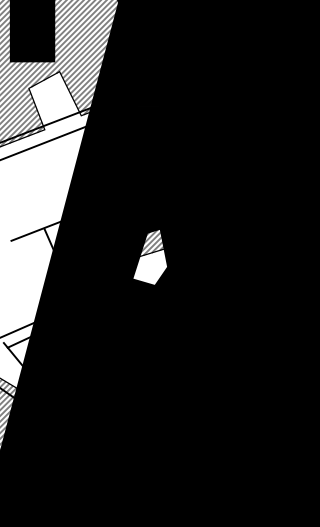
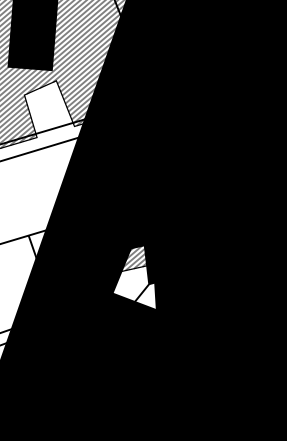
fill: (166, 278) -> (146, 295), removed

